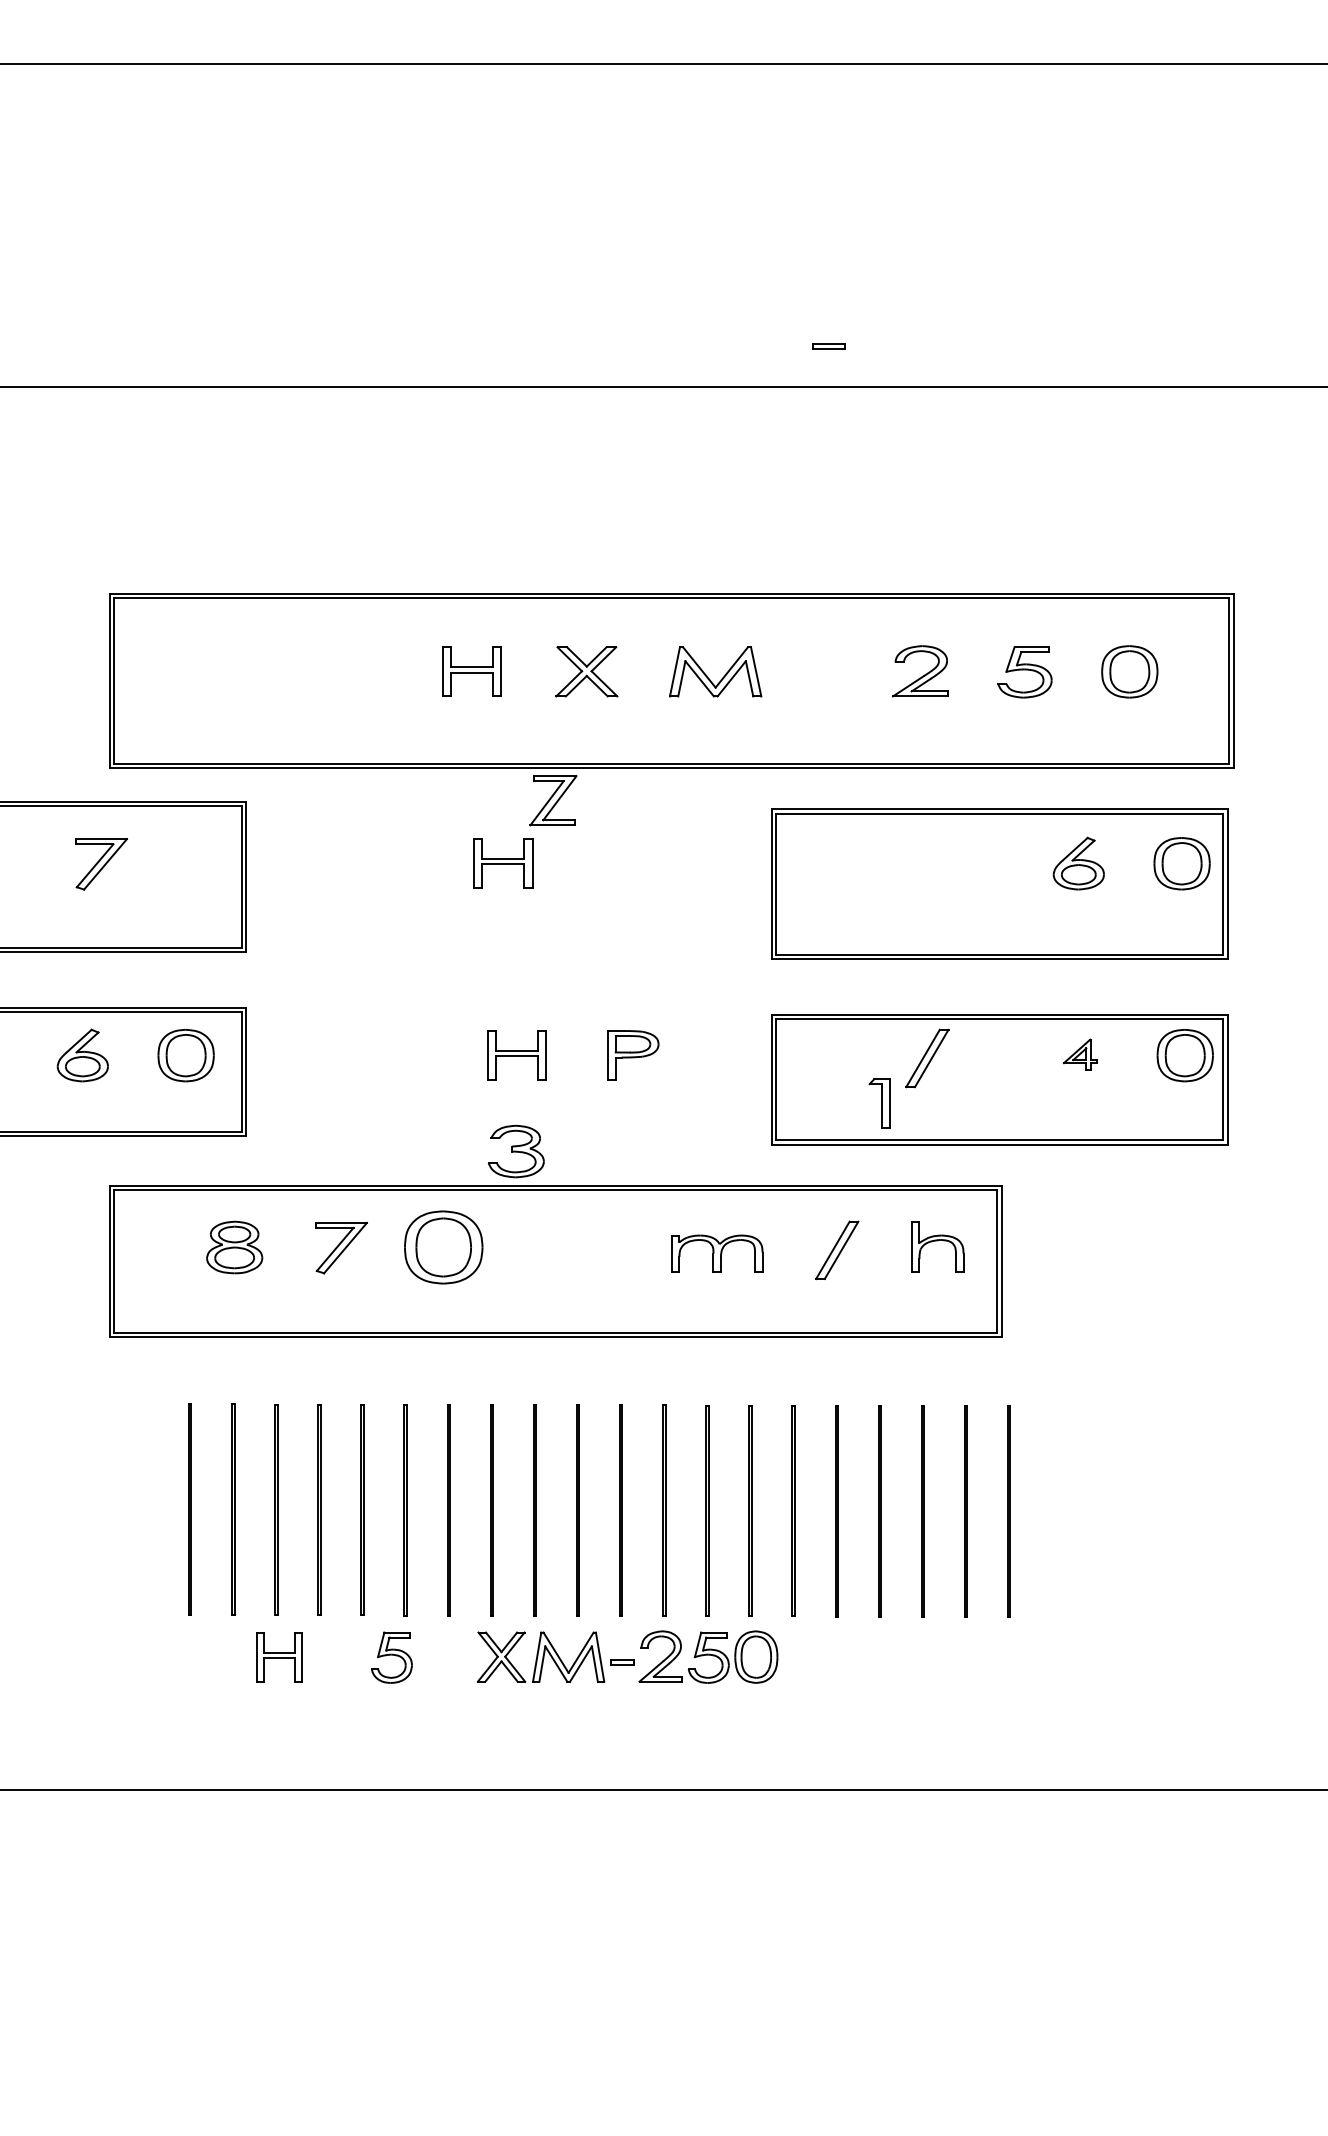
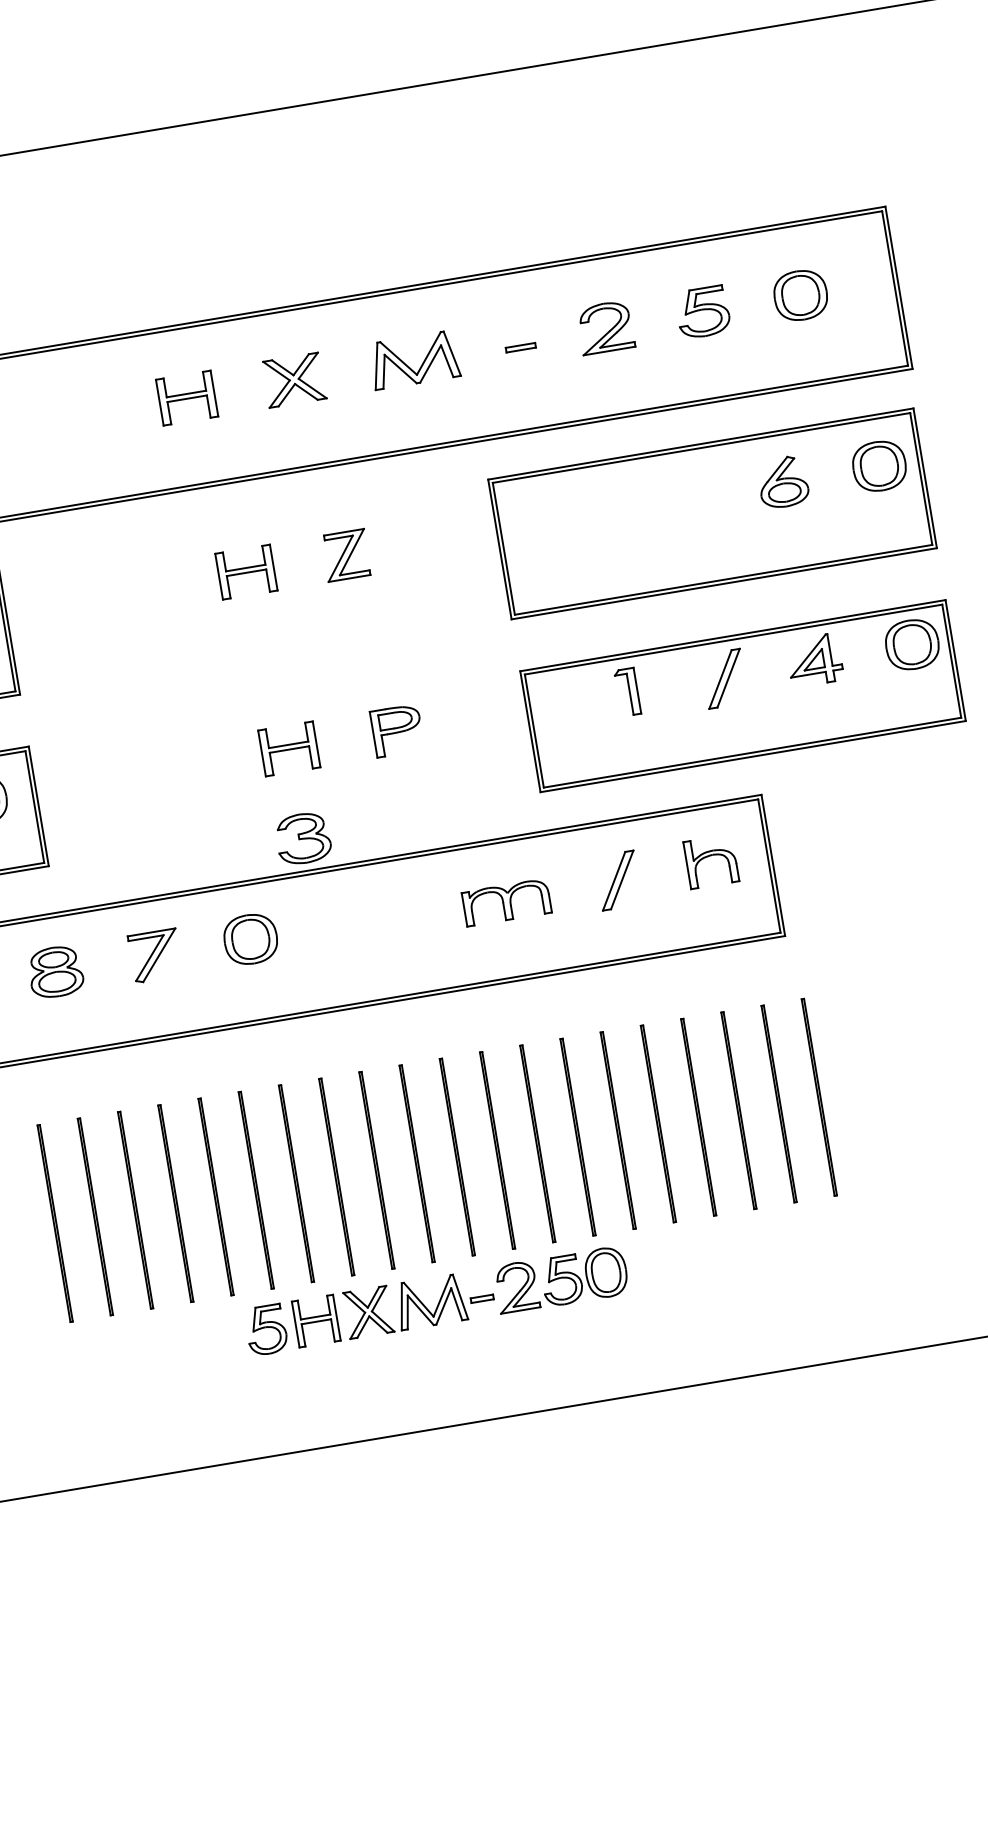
part: (828, 346) -> (520, 347), moved
part: (553, 800) -> (346, 555), moved
part: (1080, 1054) -> (814, 660), size x1.67
part: (927, 1058) -> (724, 678), moved
part: (879, 1103) -> (627, 692), moved
part: (443, 1247) -> (250, 939), size x0.71
part: (279, 1657) -> (316, 1321), moved

